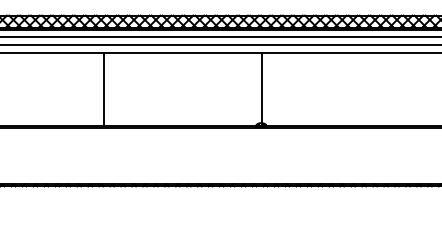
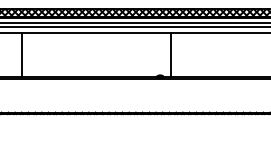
line: (103, 89) -> (21, 54), moved
line: (261, 89) -> (171, 54), moved

